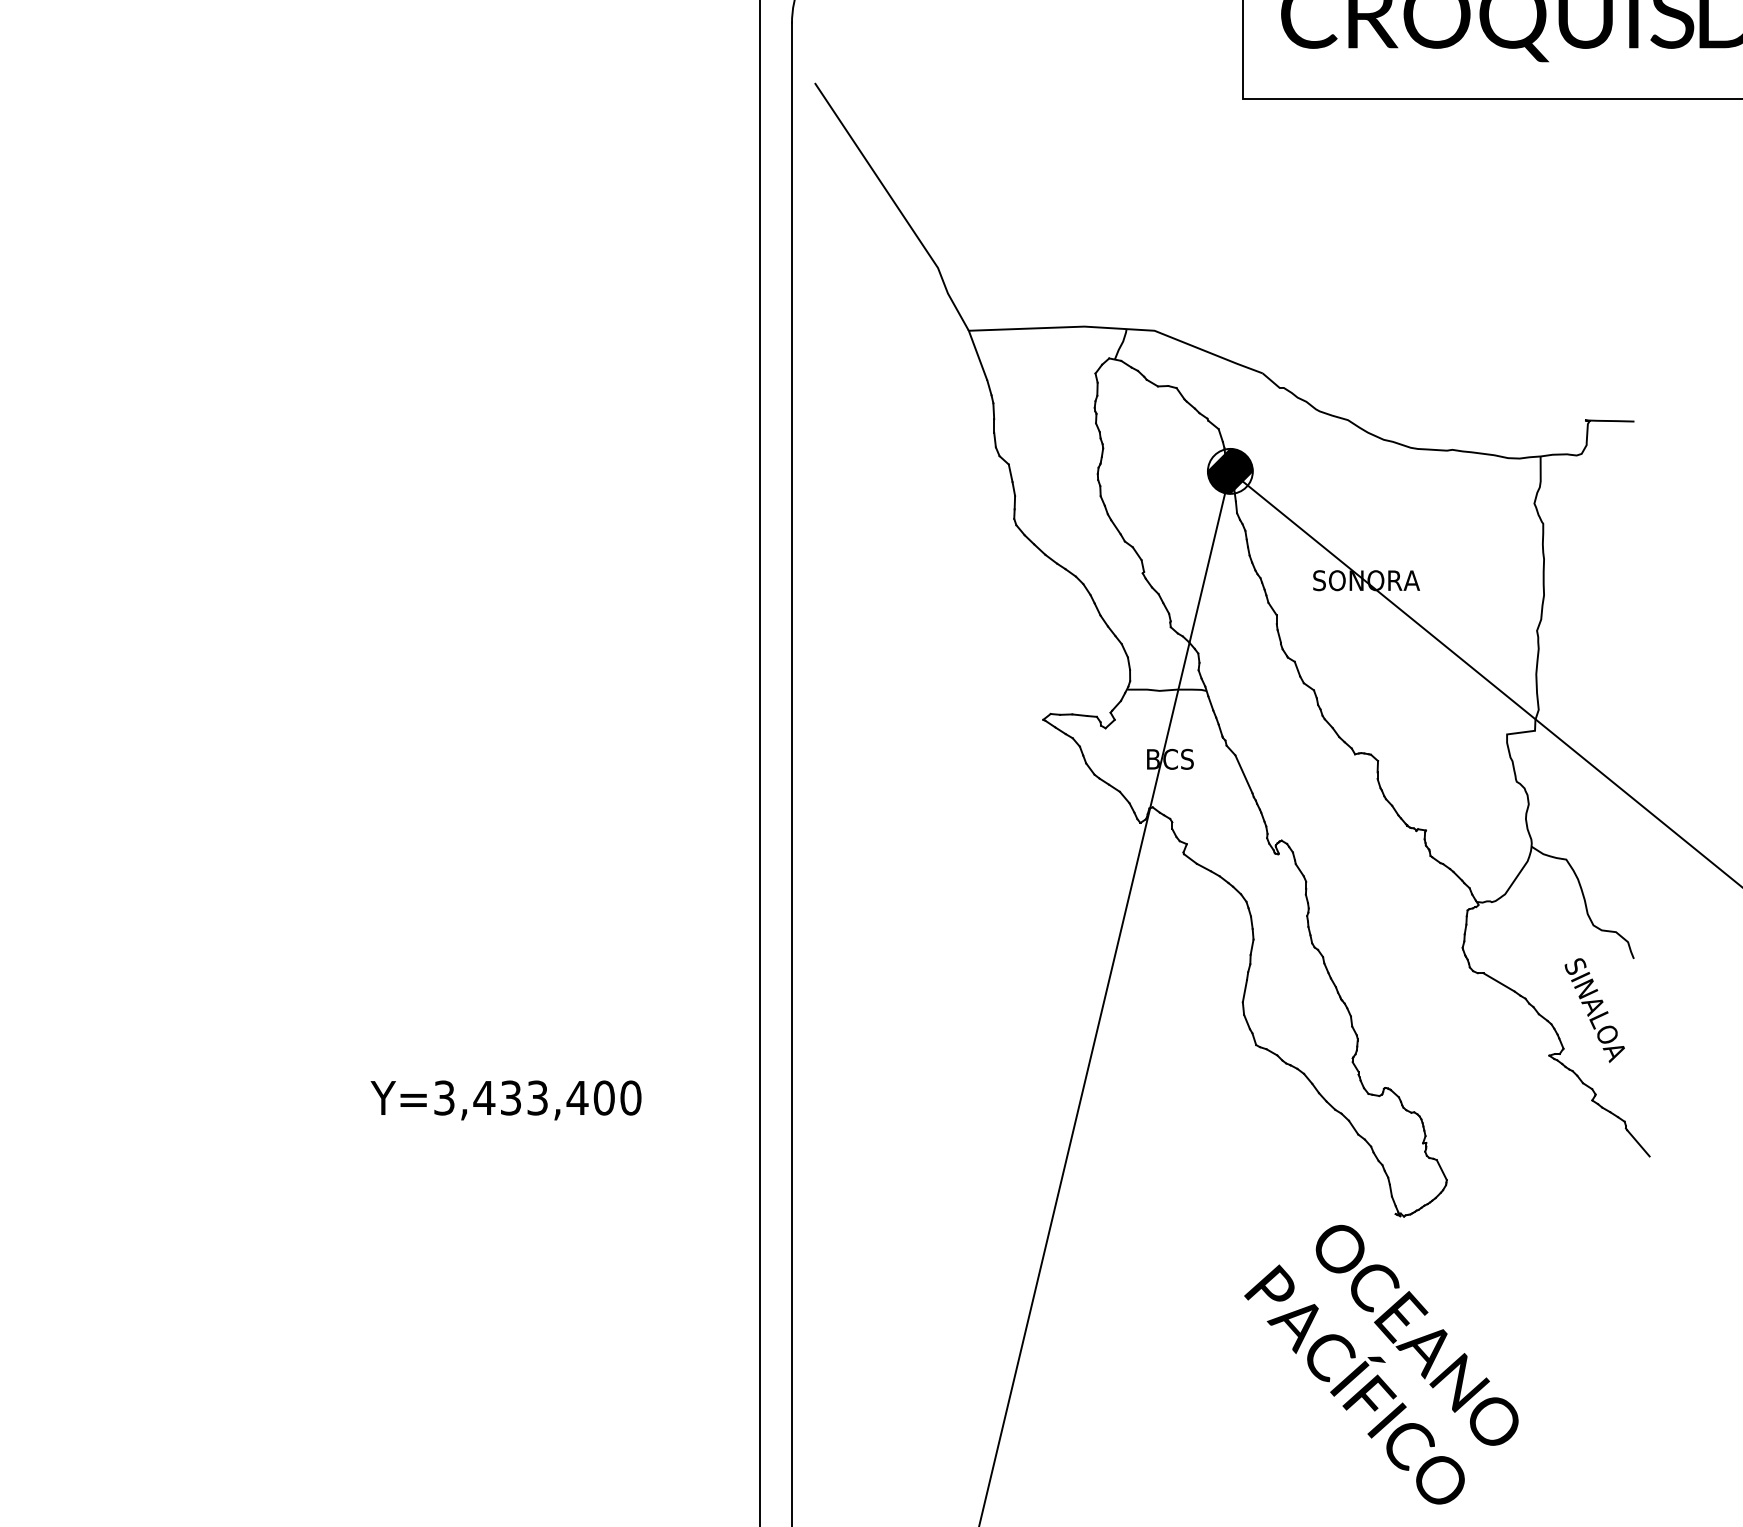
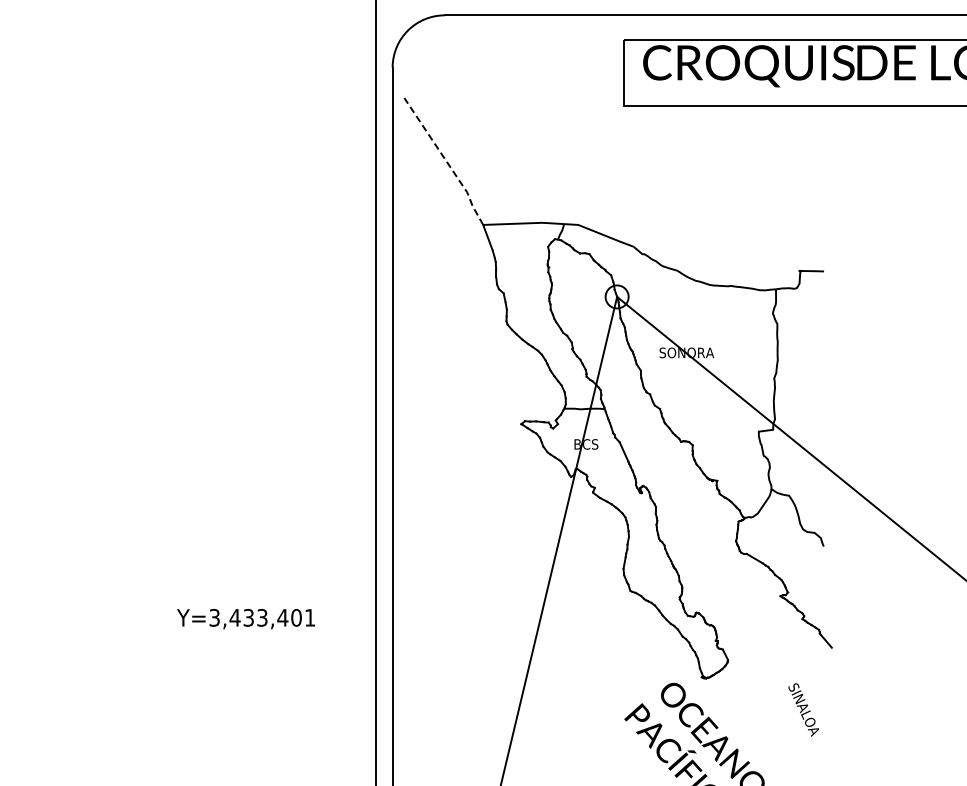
line: (897, 206) -> (446, 161), solid -> dashed
hatch: (1229, 470) -> (616, 296), removed
text: (1594, 1009) -> (803, 709), moved
text: (629, 1097) -> (309, 617), Y=3,433,400 -> Y=3,433,401

